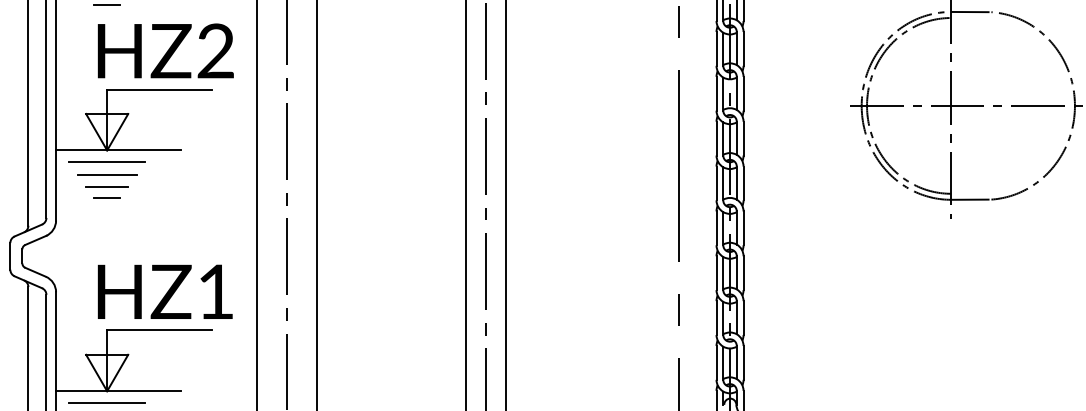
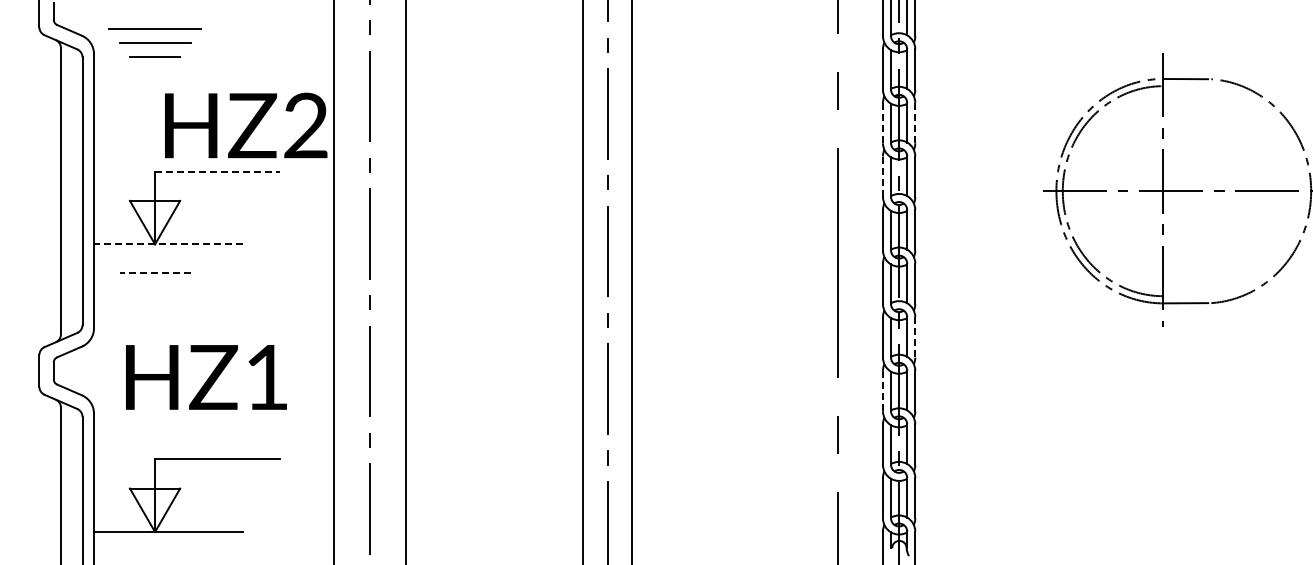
line: (106, 4) -> (154, 70), removed
line: (716, 49) -> (882, 123), solid -> dashed
line: (743, 49) -> (915, 123), solid -> dashed
text: (166, 50) -> (246, 125), moved
line: (159, 89) -> (217, 171), solid -> dashed
line: (716, 94) -> (882, 177), solid -> dashed
line: (118, 150) -> (168, 244), solid -> dashed
line: (106, 162) -> (154, 258), removed
line: (106, 174) -> (154, 273), solid -> dashed
line: (106, 186) -> (154, 287), removed
line: (106, 197) -> (154, 300), removed
line: (743, 228) -> (915, 337), solid -> dashed
line: (716, 273) -> (882, 391), solid -> dashed
text: (165, 291) -> (206, 377), moved
line: (106, 403) -> (154, 546), removed

